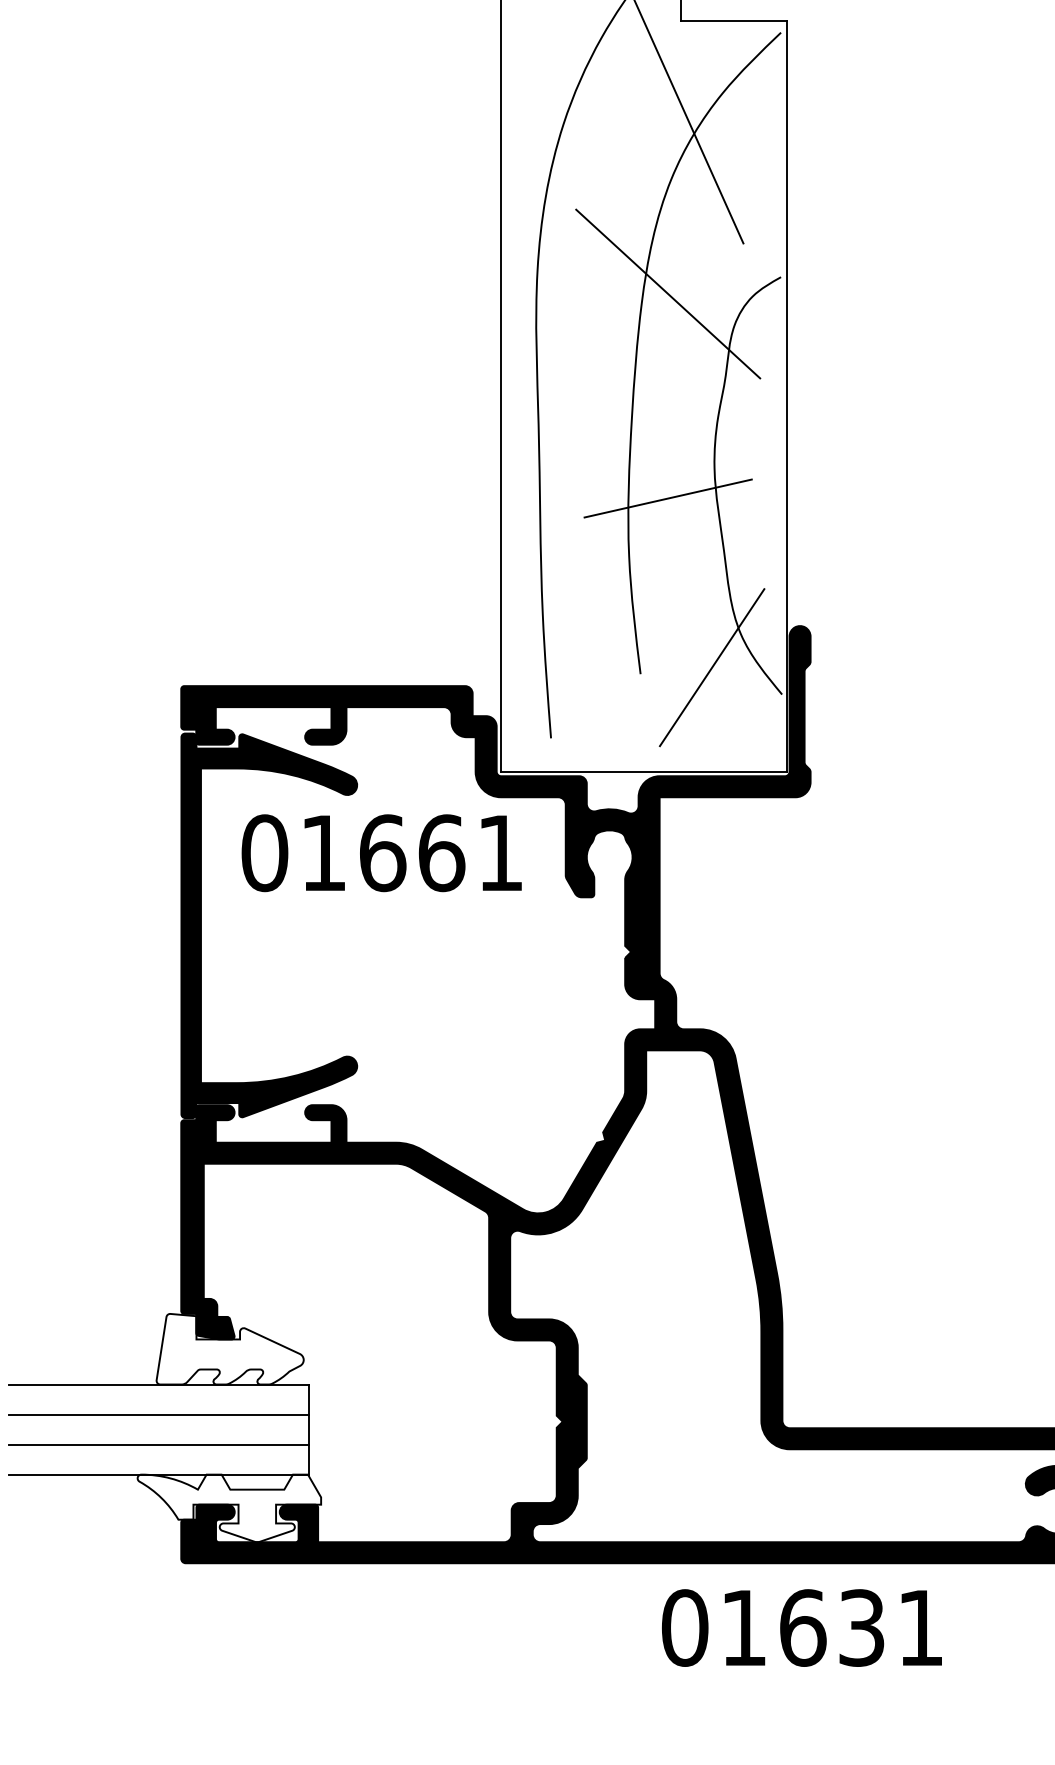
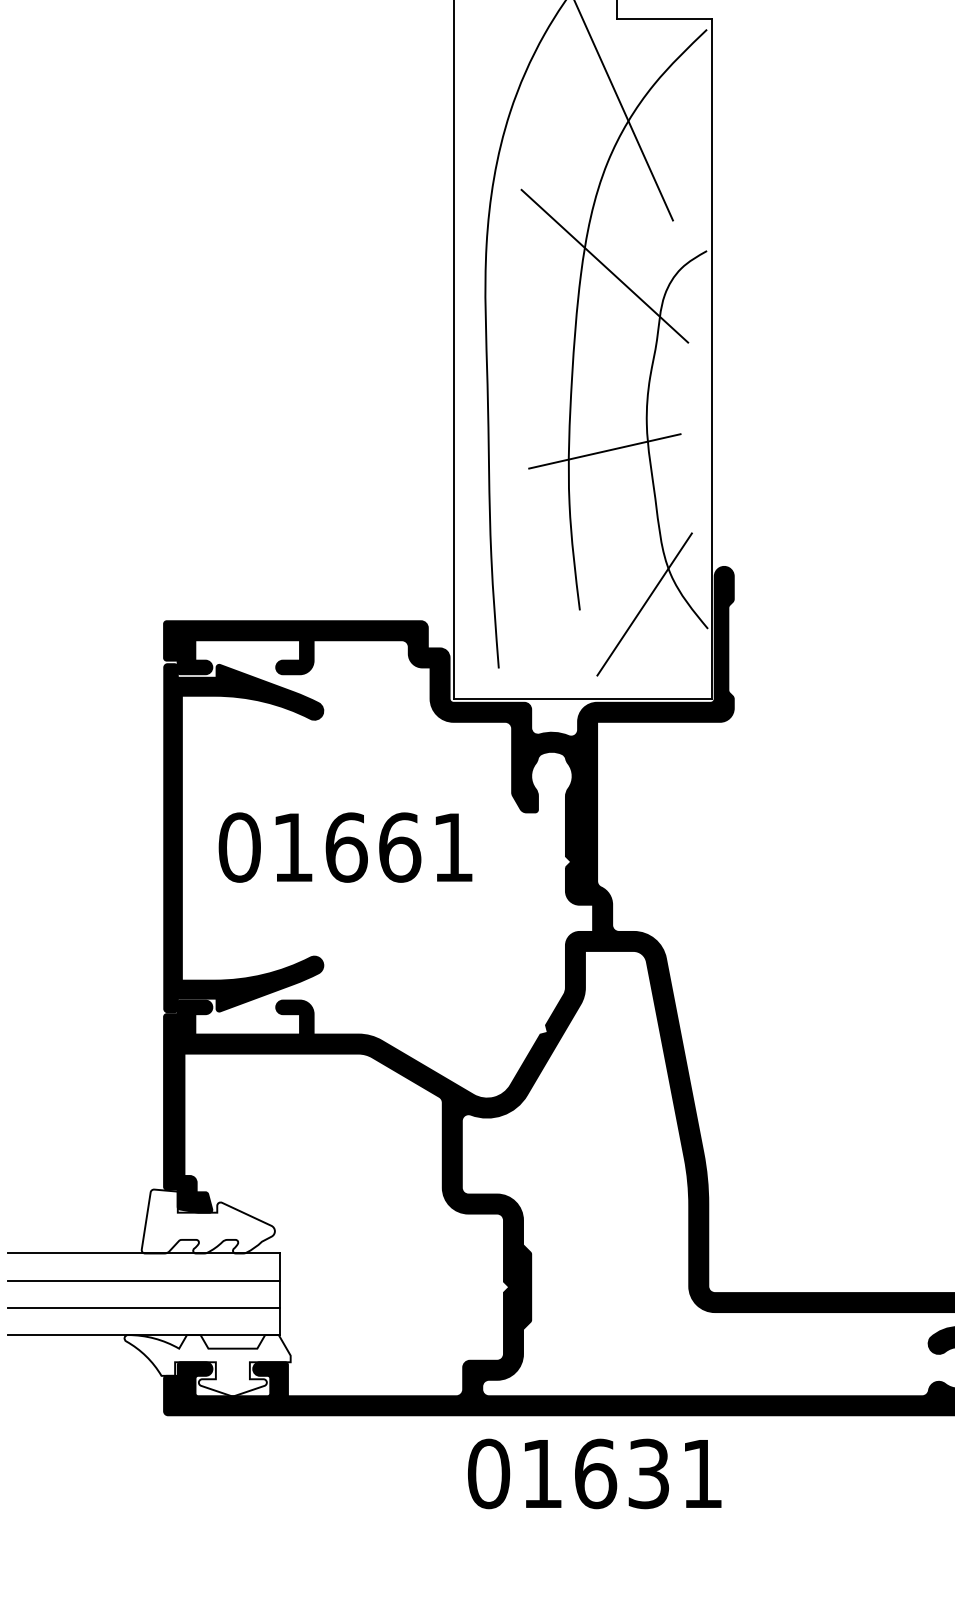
text: (381, 853) -> (345, 847), moved
text: (801, 1627) -> (594, 1473), moved

